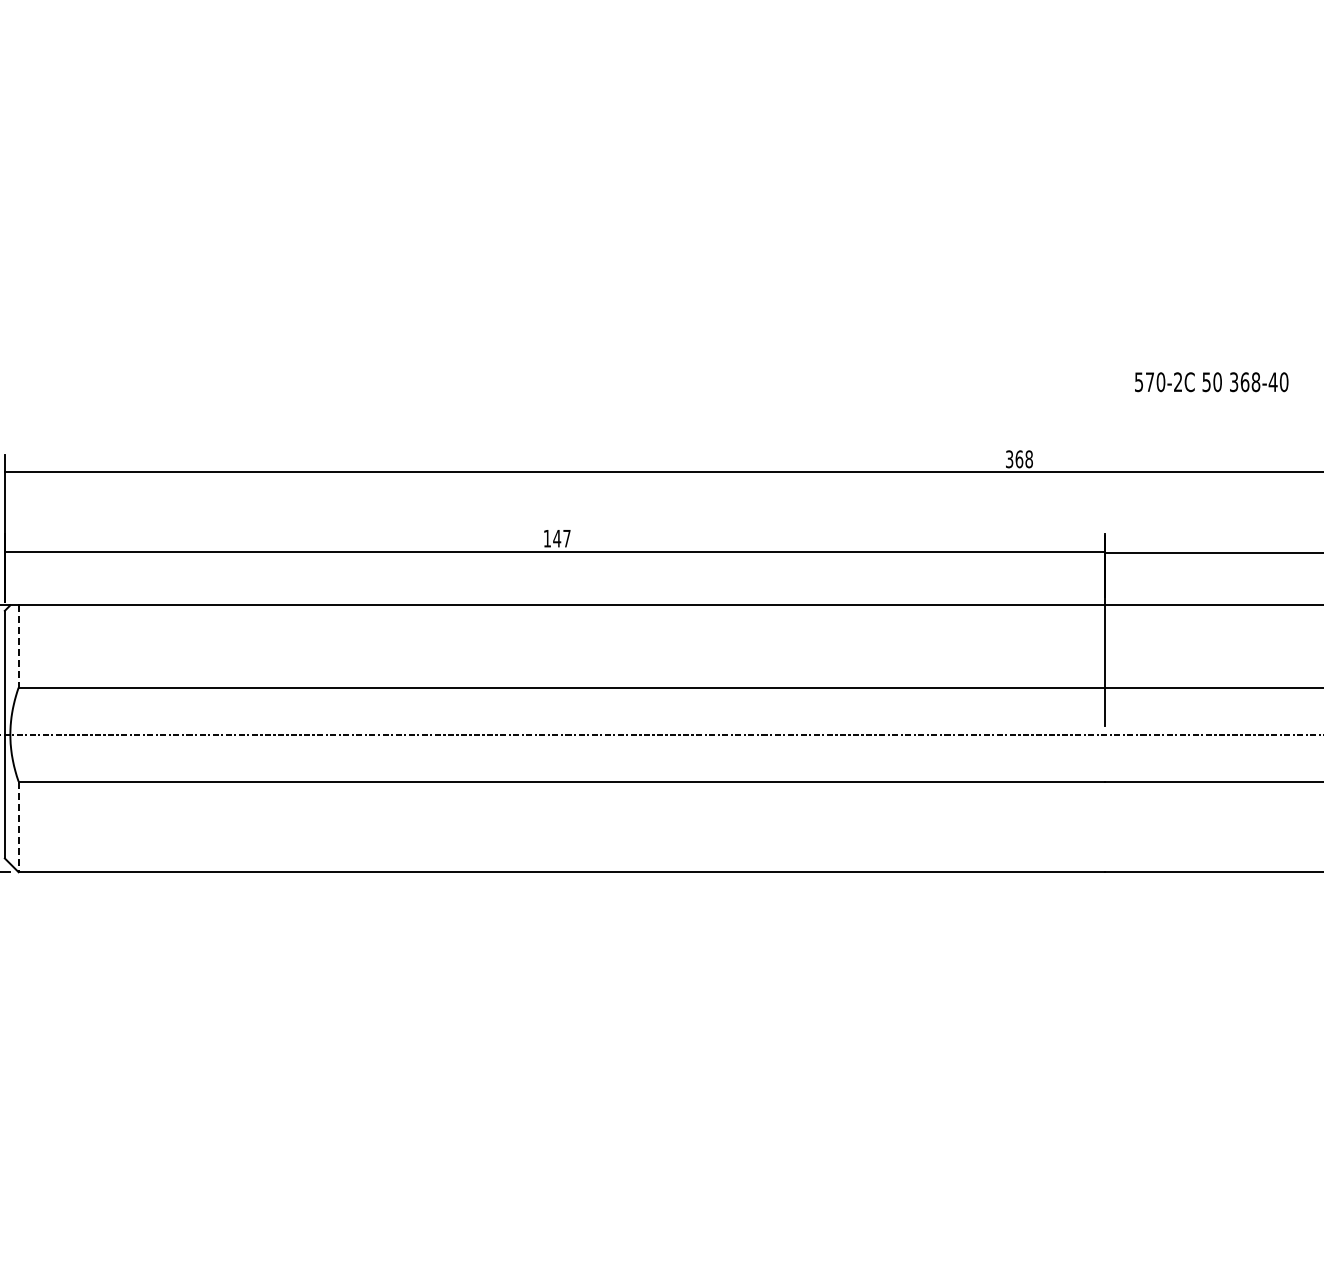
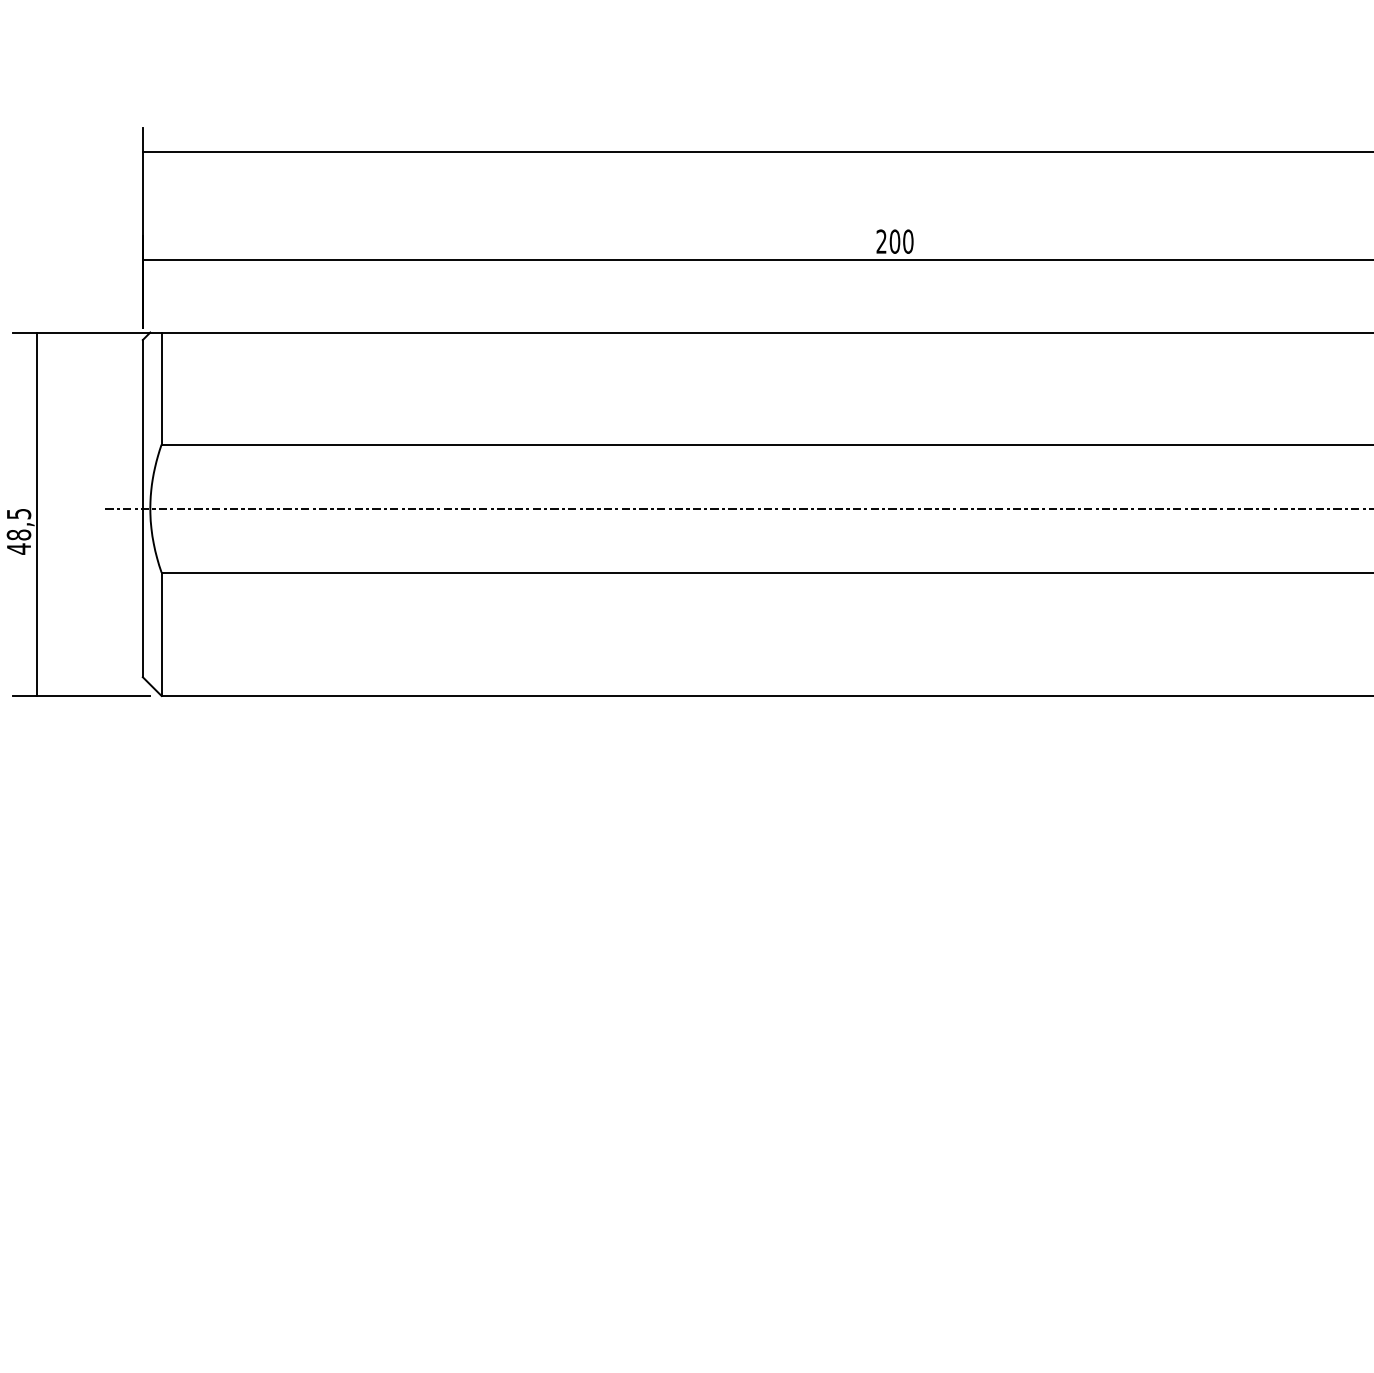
text: (556, 538) -> (894, 241), 147 -> 200
line: (18, 647) -> (161, 389), dashed -> solid
line: (18, 827) -> (161, 635), dashed -> solid

